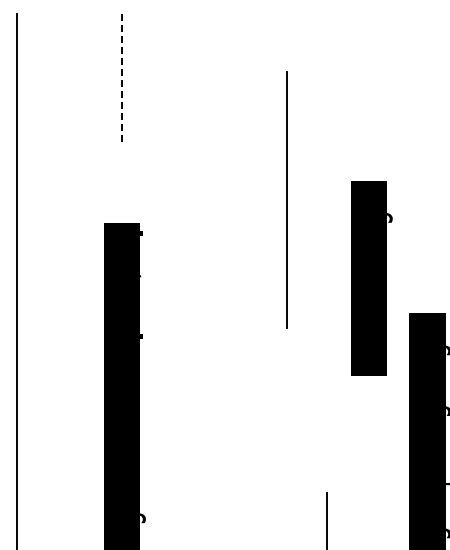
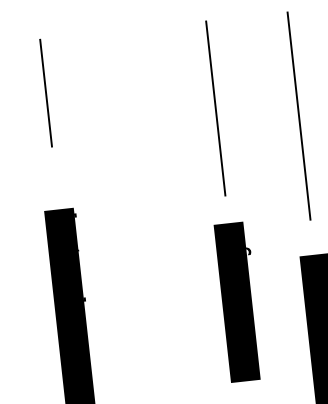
line: (121, 79) -> (45, 92), dashed -> solid
line: (326, 121) -> (215, 108), added
line: (286, 199) -> (298, 115), moved
text: (371, 278) -> (239, 301), moved

